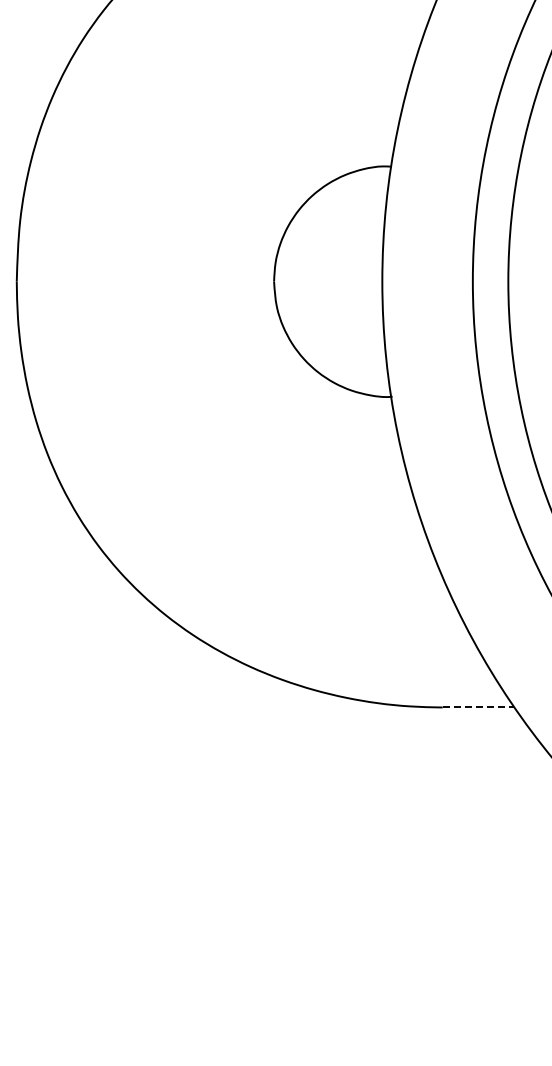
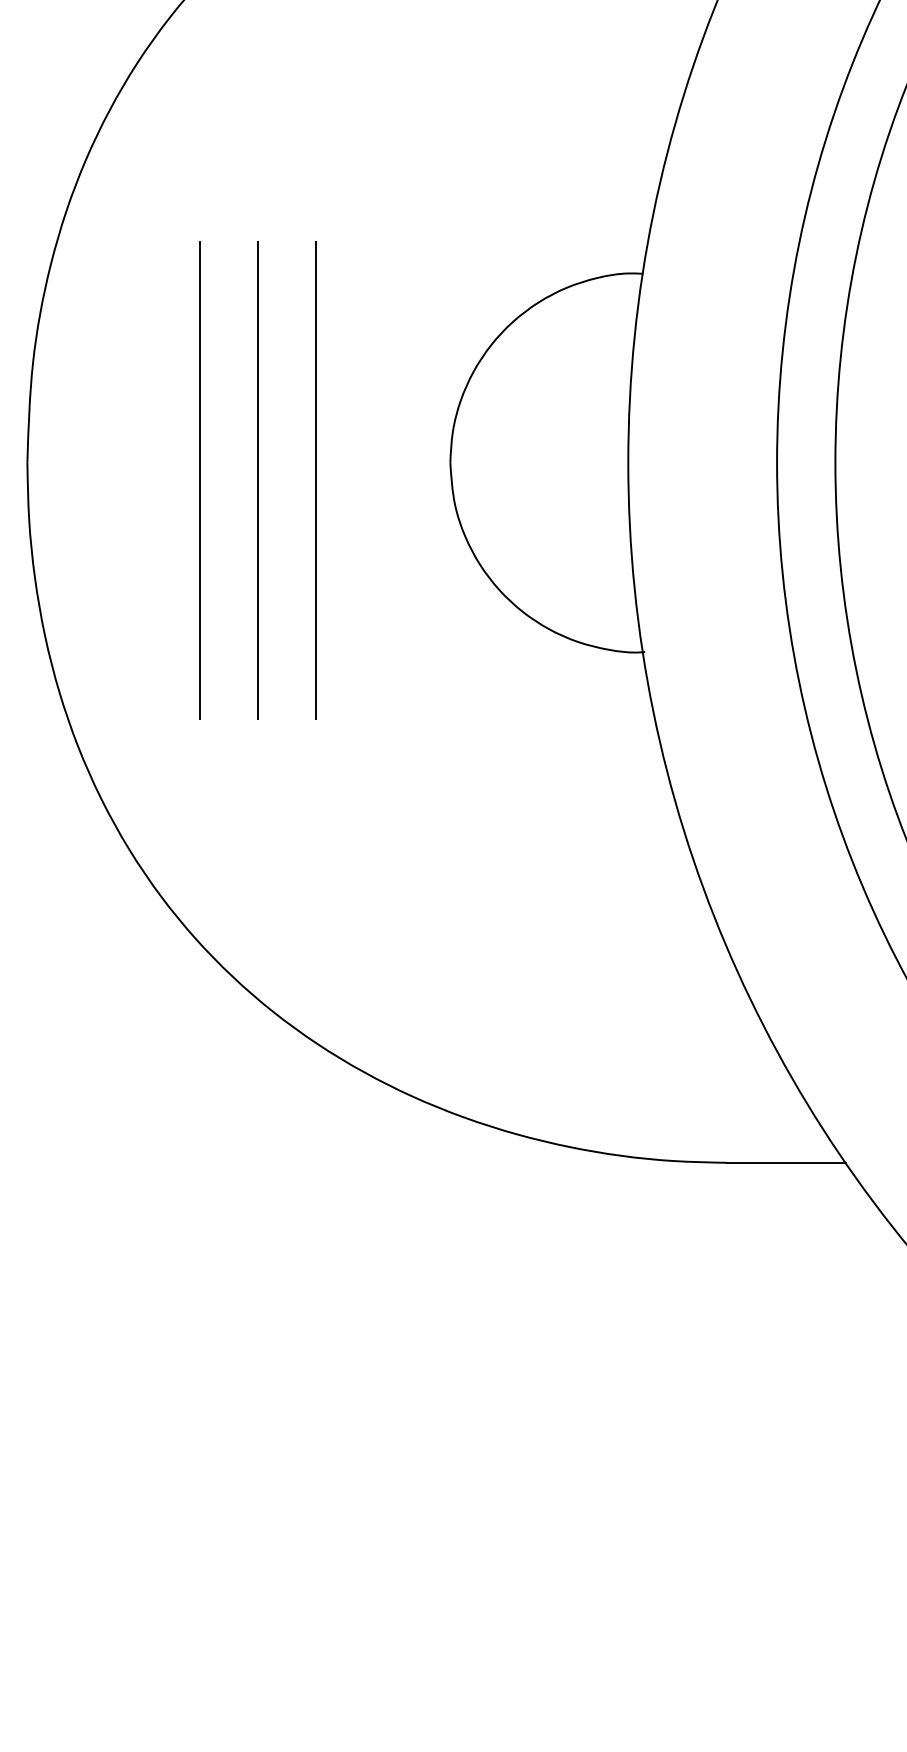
line: (121, 292) -> (199, 480), added
line: (157, 292) -> (258, 480), added
line: (192, 292) -> (316, 480), added
line: (478, 707) -> (786, 1162), dashed -> solid

